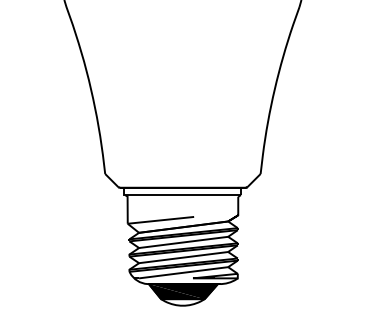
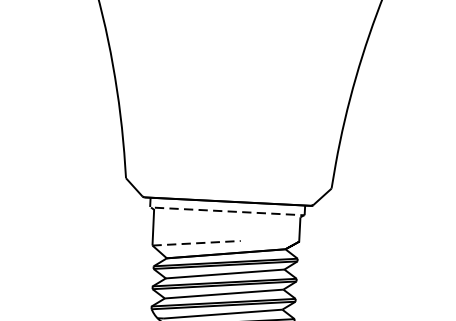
line: (178, 195) -> (221, 211), solid -> dashed
line: (161, 220) -> (197, 243), solid -> dashed

